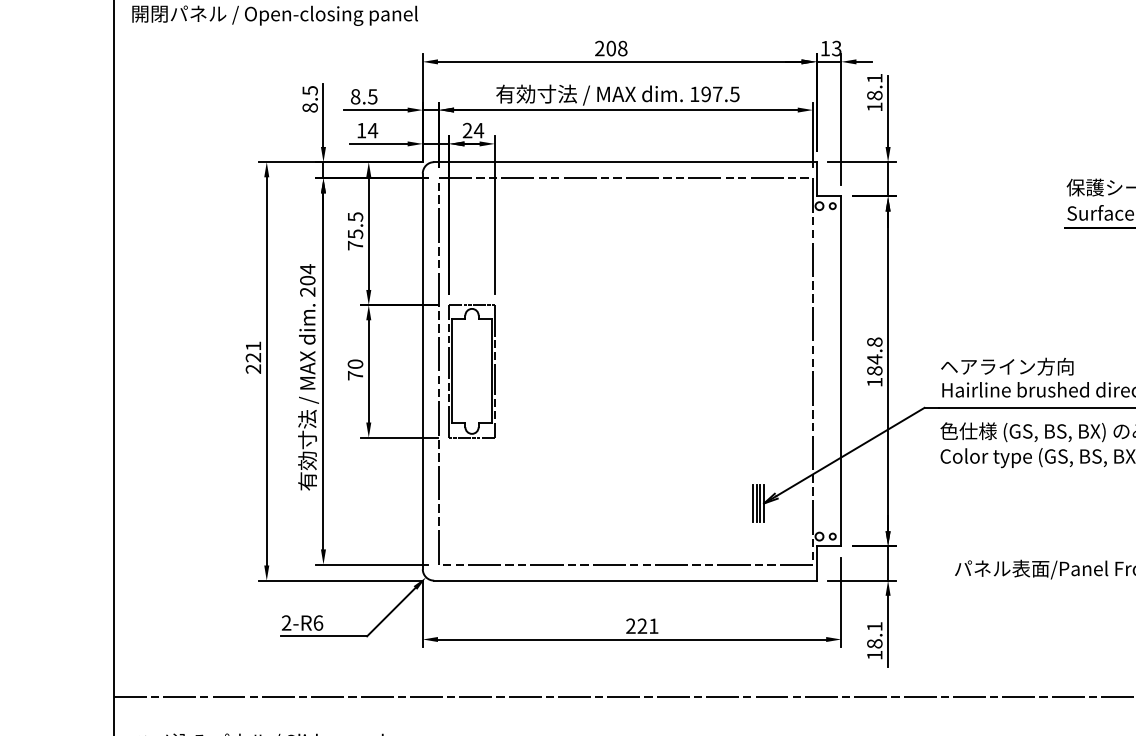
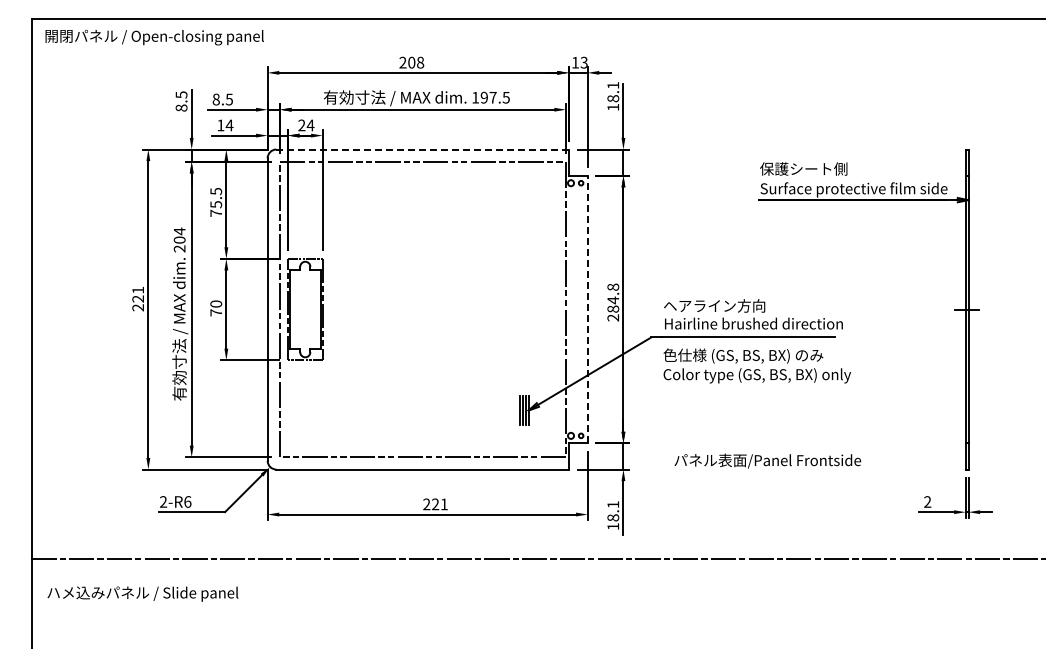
line: (625, 162) -> (422, 149), solid -> dashed
line: (841, 371) -> (587, 309), solid -> dashed
text: (873, 381) -> (612, 317), 184.8 -> 284.8

